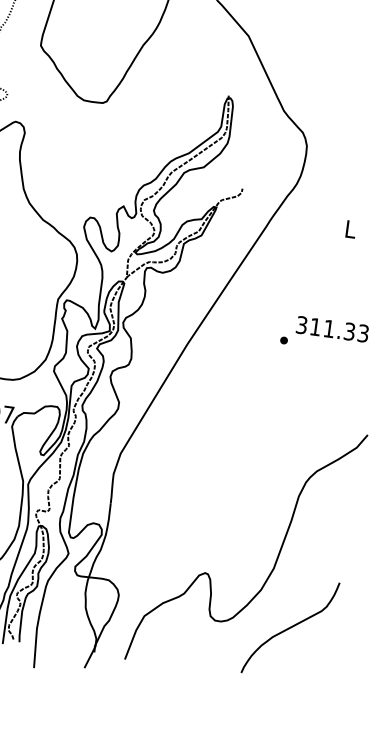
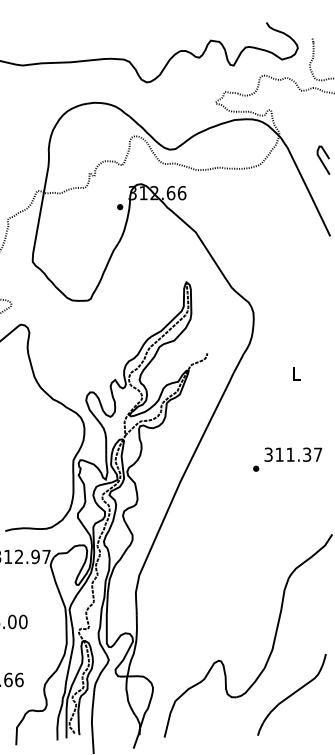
text: (363, 333) -> (318, 454), 311.33 -> 311.37

